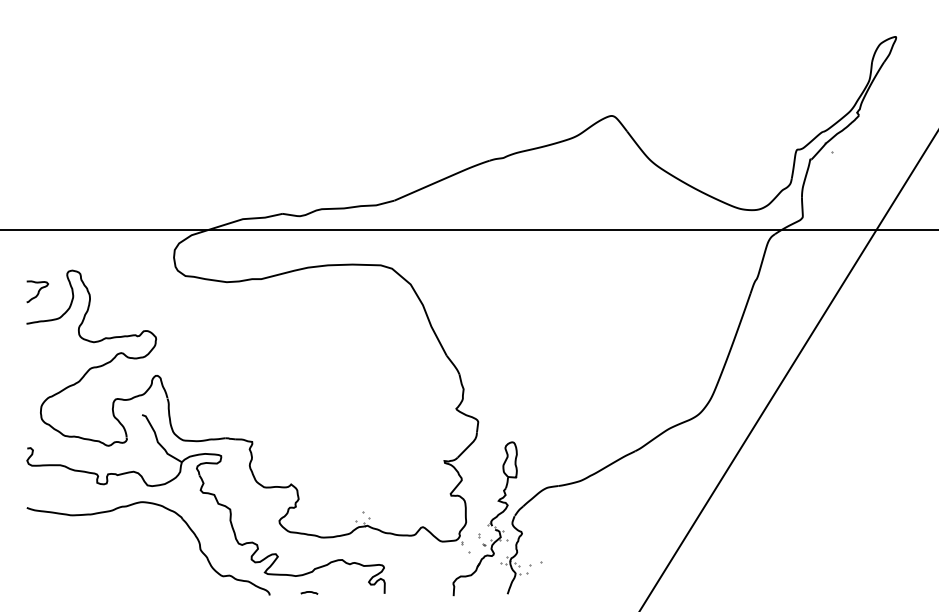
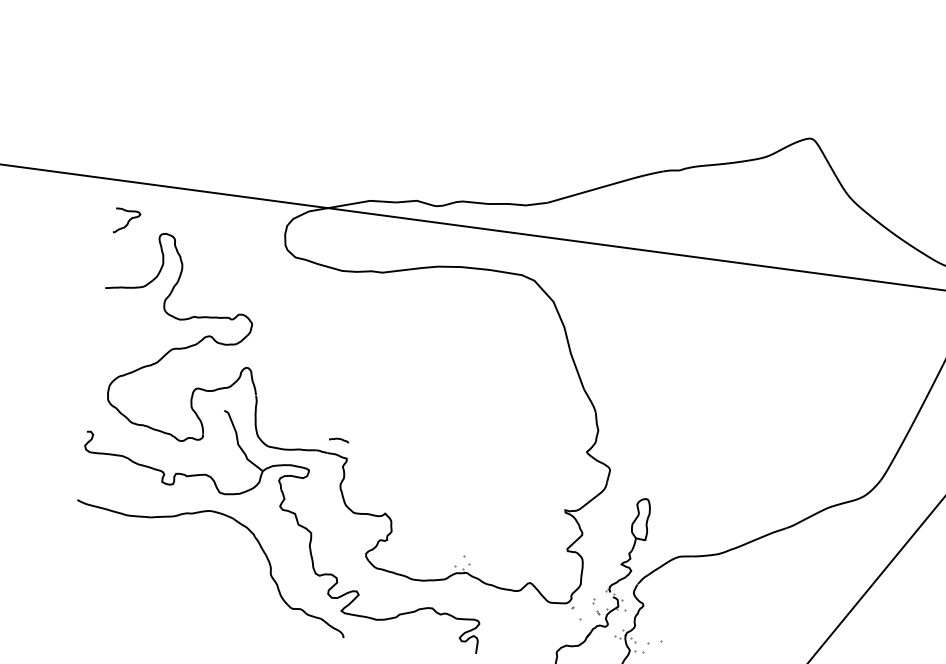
curve: (38, 291) -> (128, 221), moved
curve: (309, 592) -> (339, 439), moved

